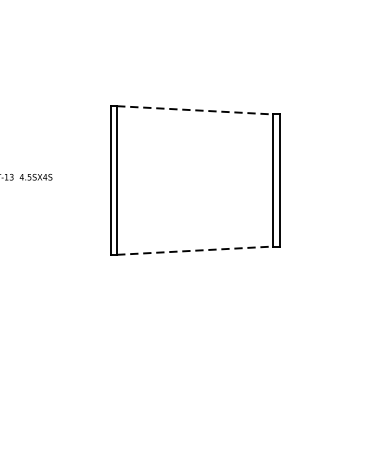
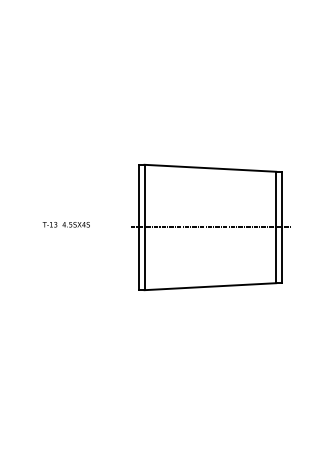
line: (195, 110) -> (210, 168), dashed -> solid
line: (195, 180) -> (210, 227), added
line: (195, 250) -> (210, 286), dashed -> solid

